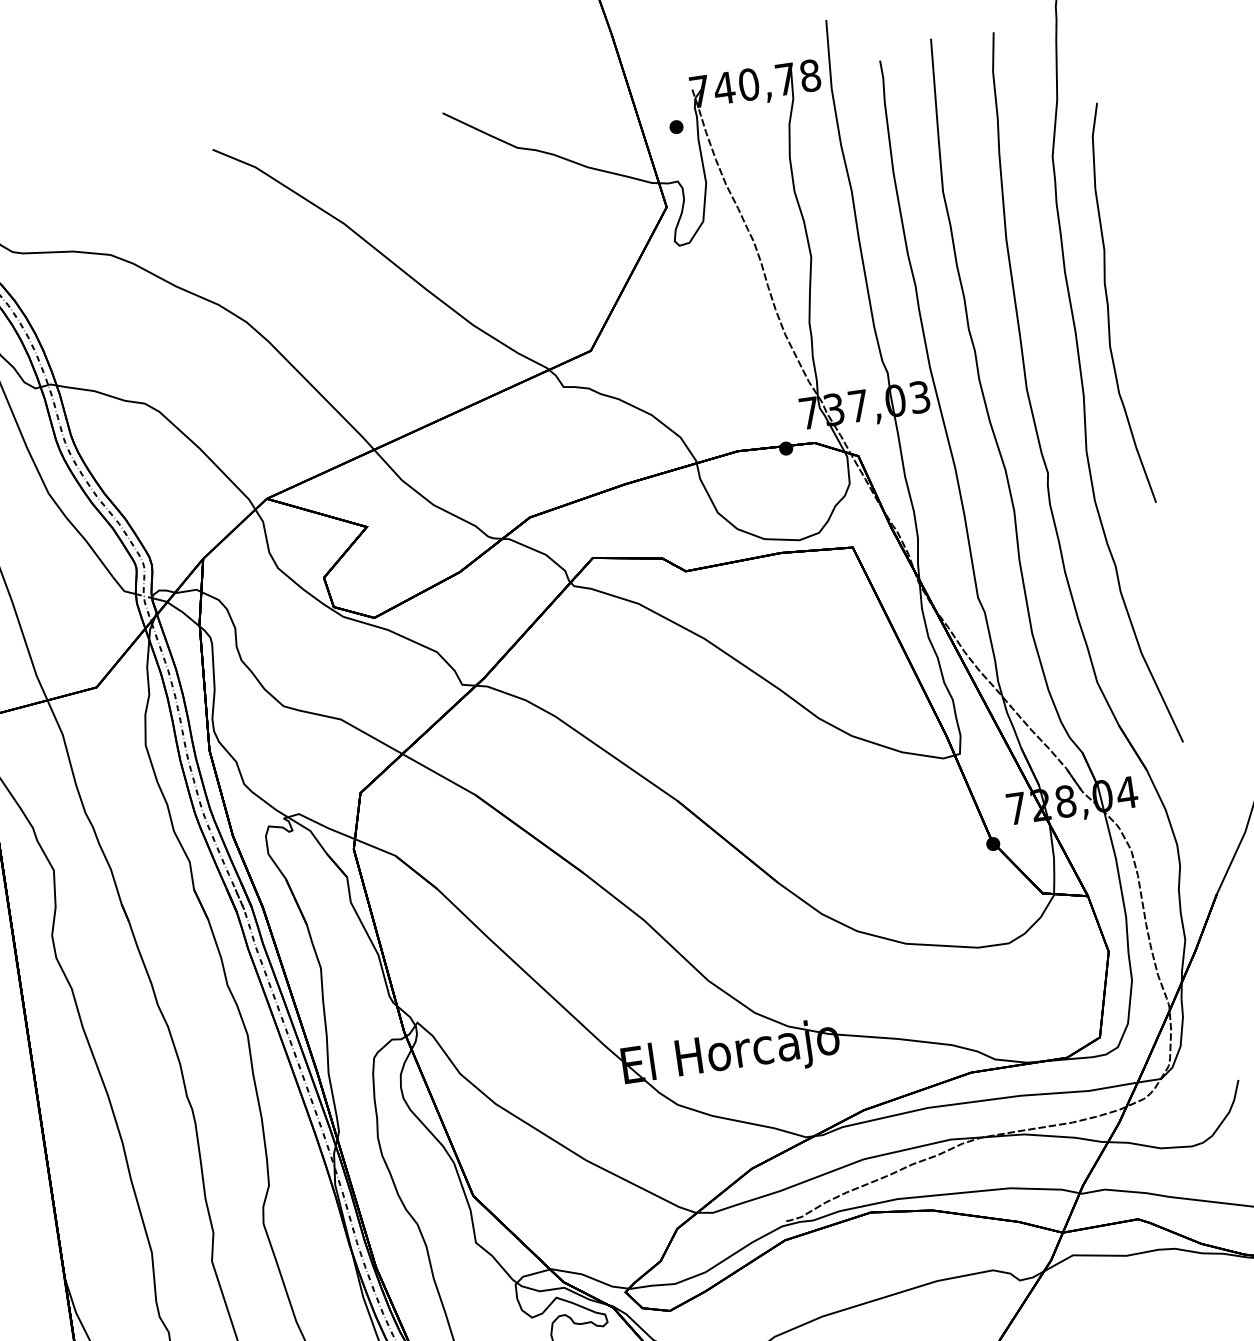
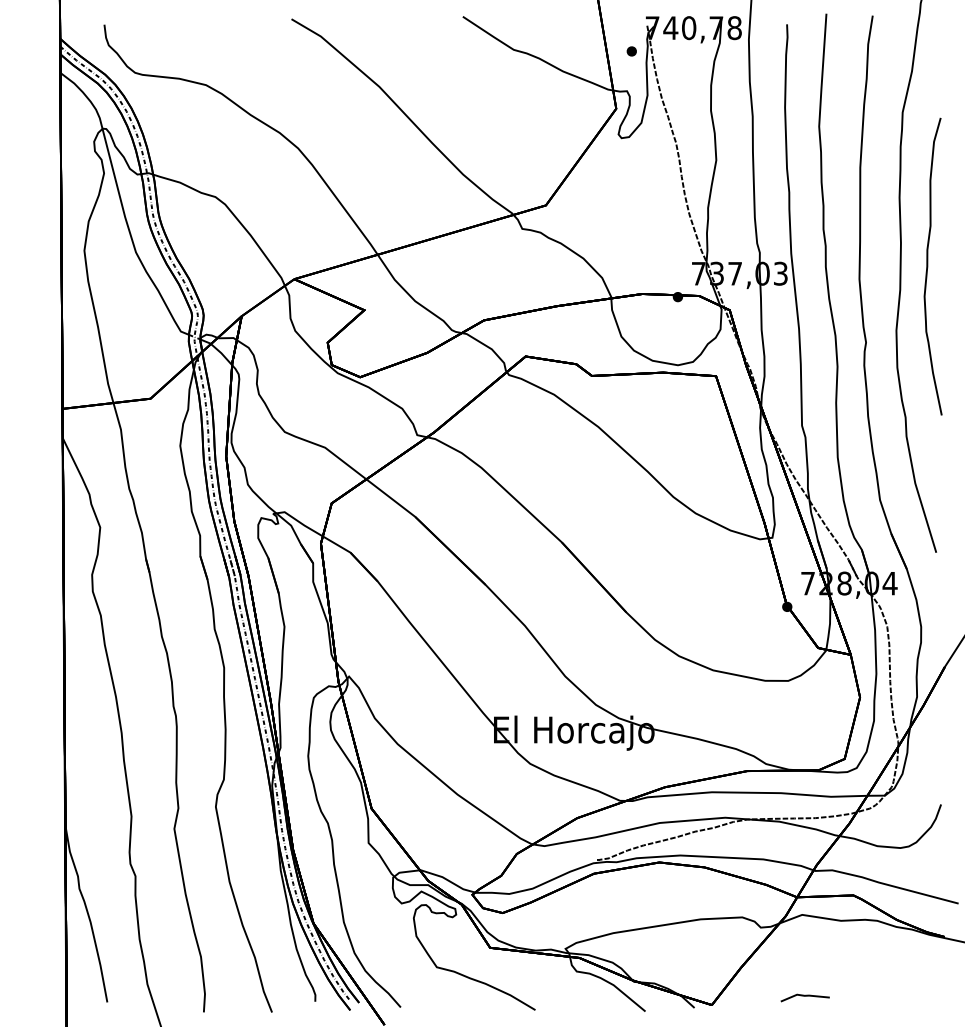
curve: (1109, 305) -> (928, 266), moved

